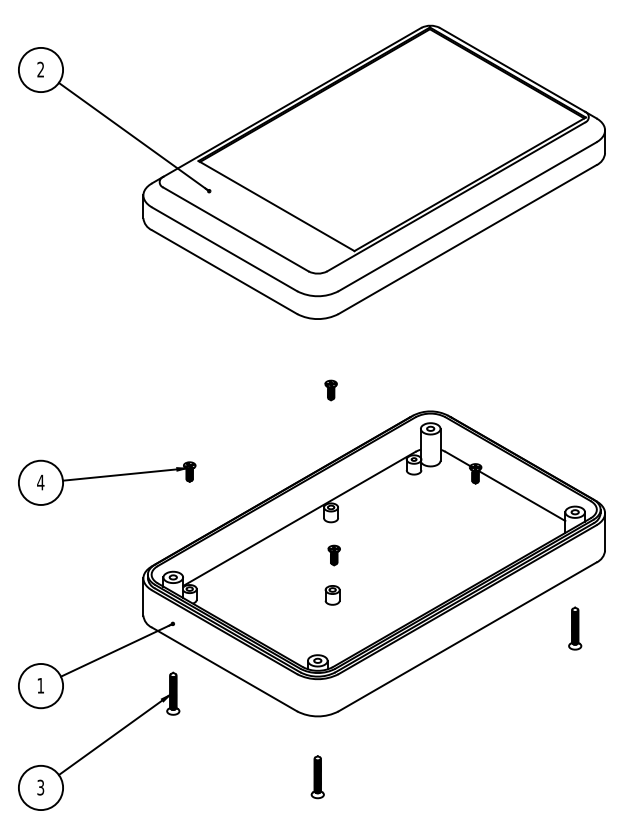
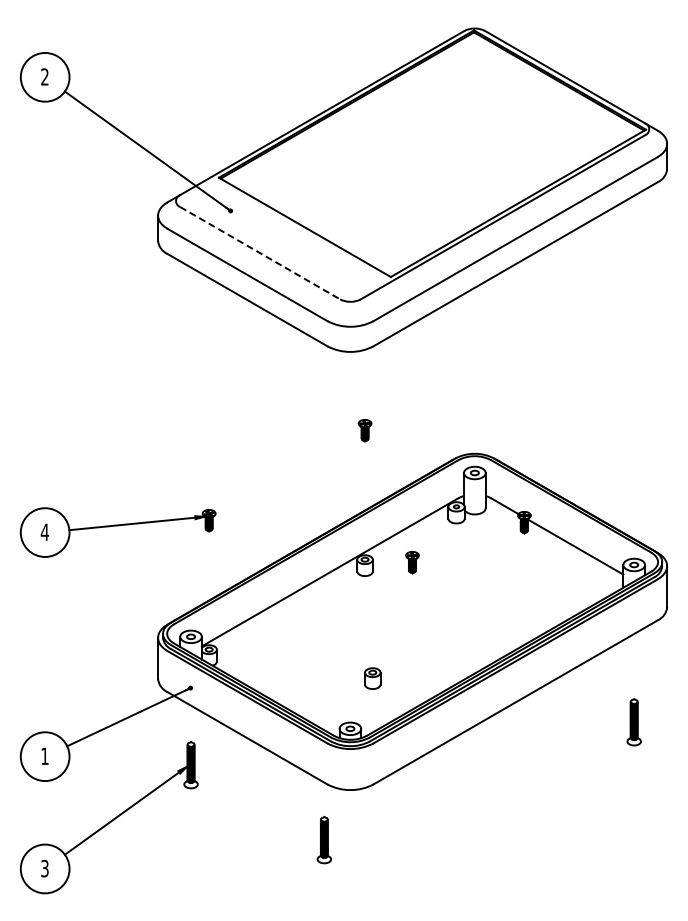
line: (236, 229) -> (260, 253), solid -> dashed
part: (334, 555) -> (412, 562), moved
part: (332, 595) -> (372, 678), moved
part: (574, 628) -> (633, 722), moved
part: (316, 777) -> (323, 840), moved

